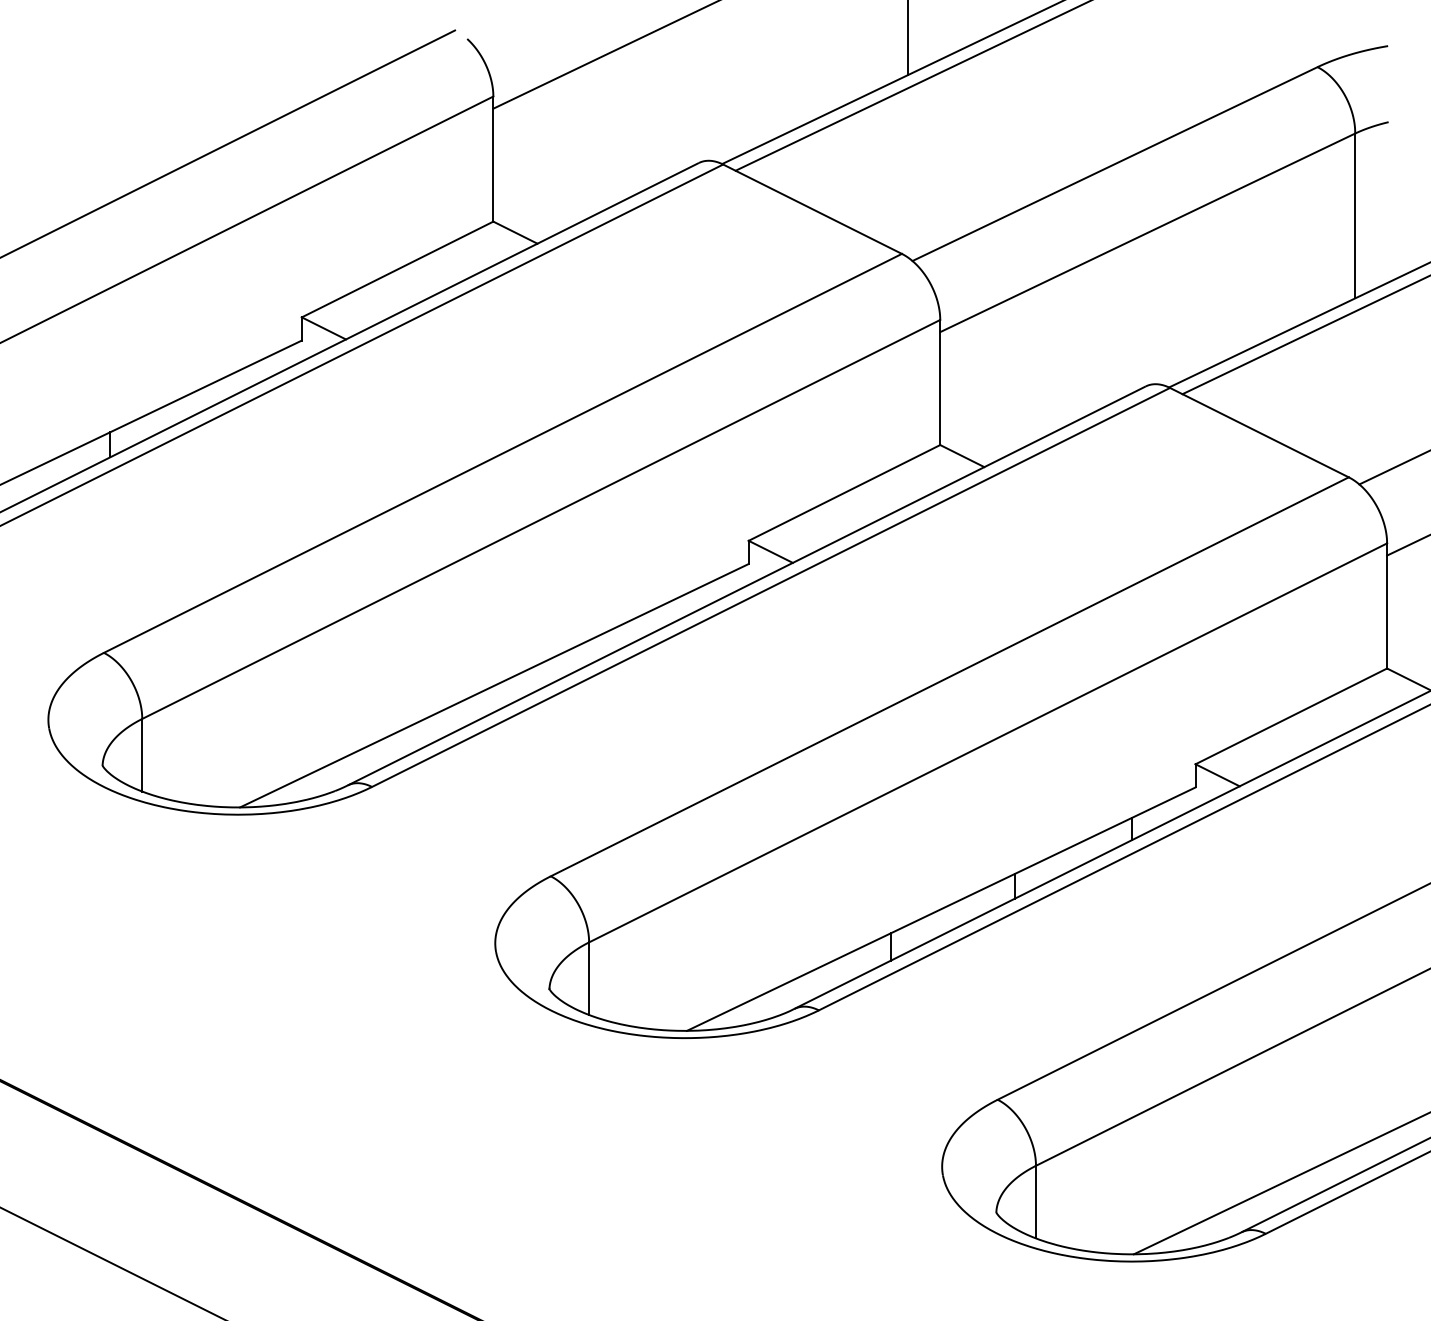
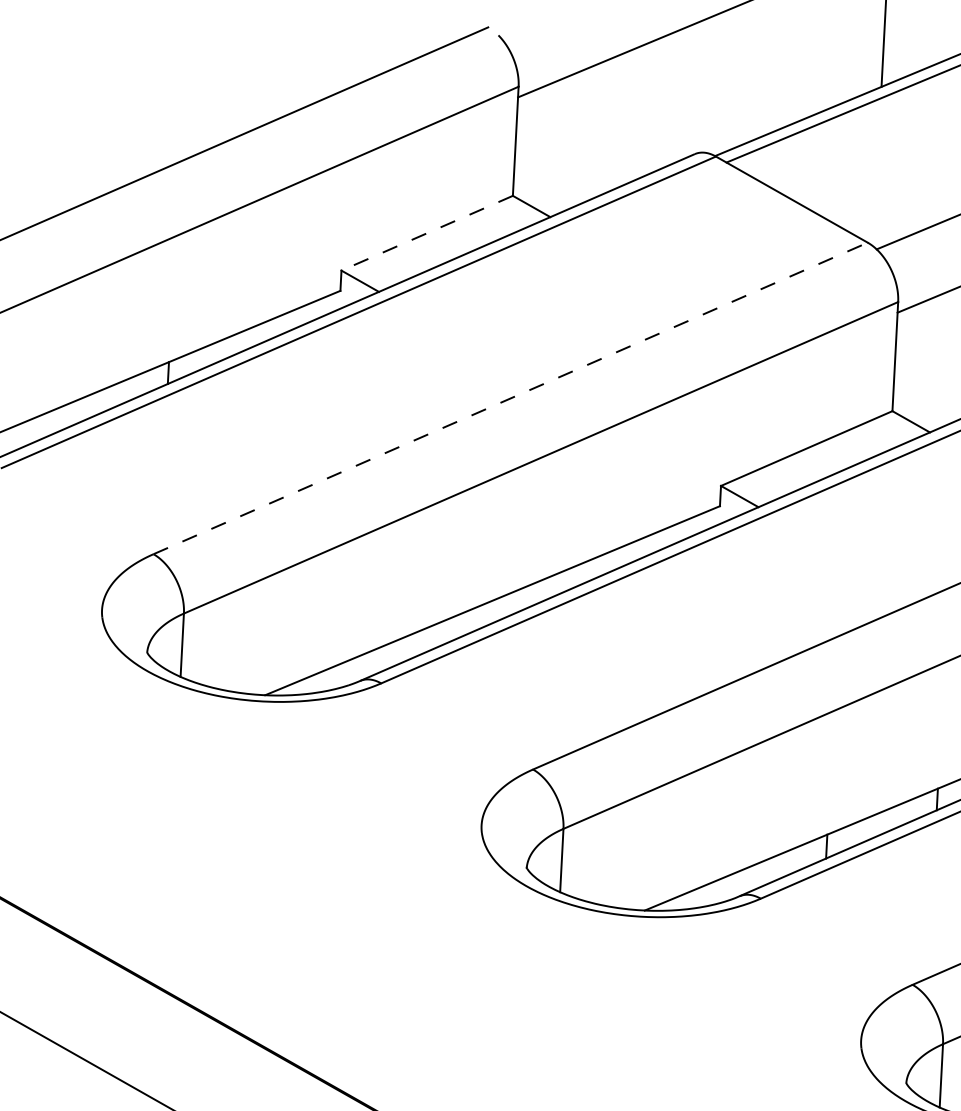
line: (397, 269) -> (427, 233), solid -> dashed
line: (503, 453) -> (511, 398), solid -> dashed

